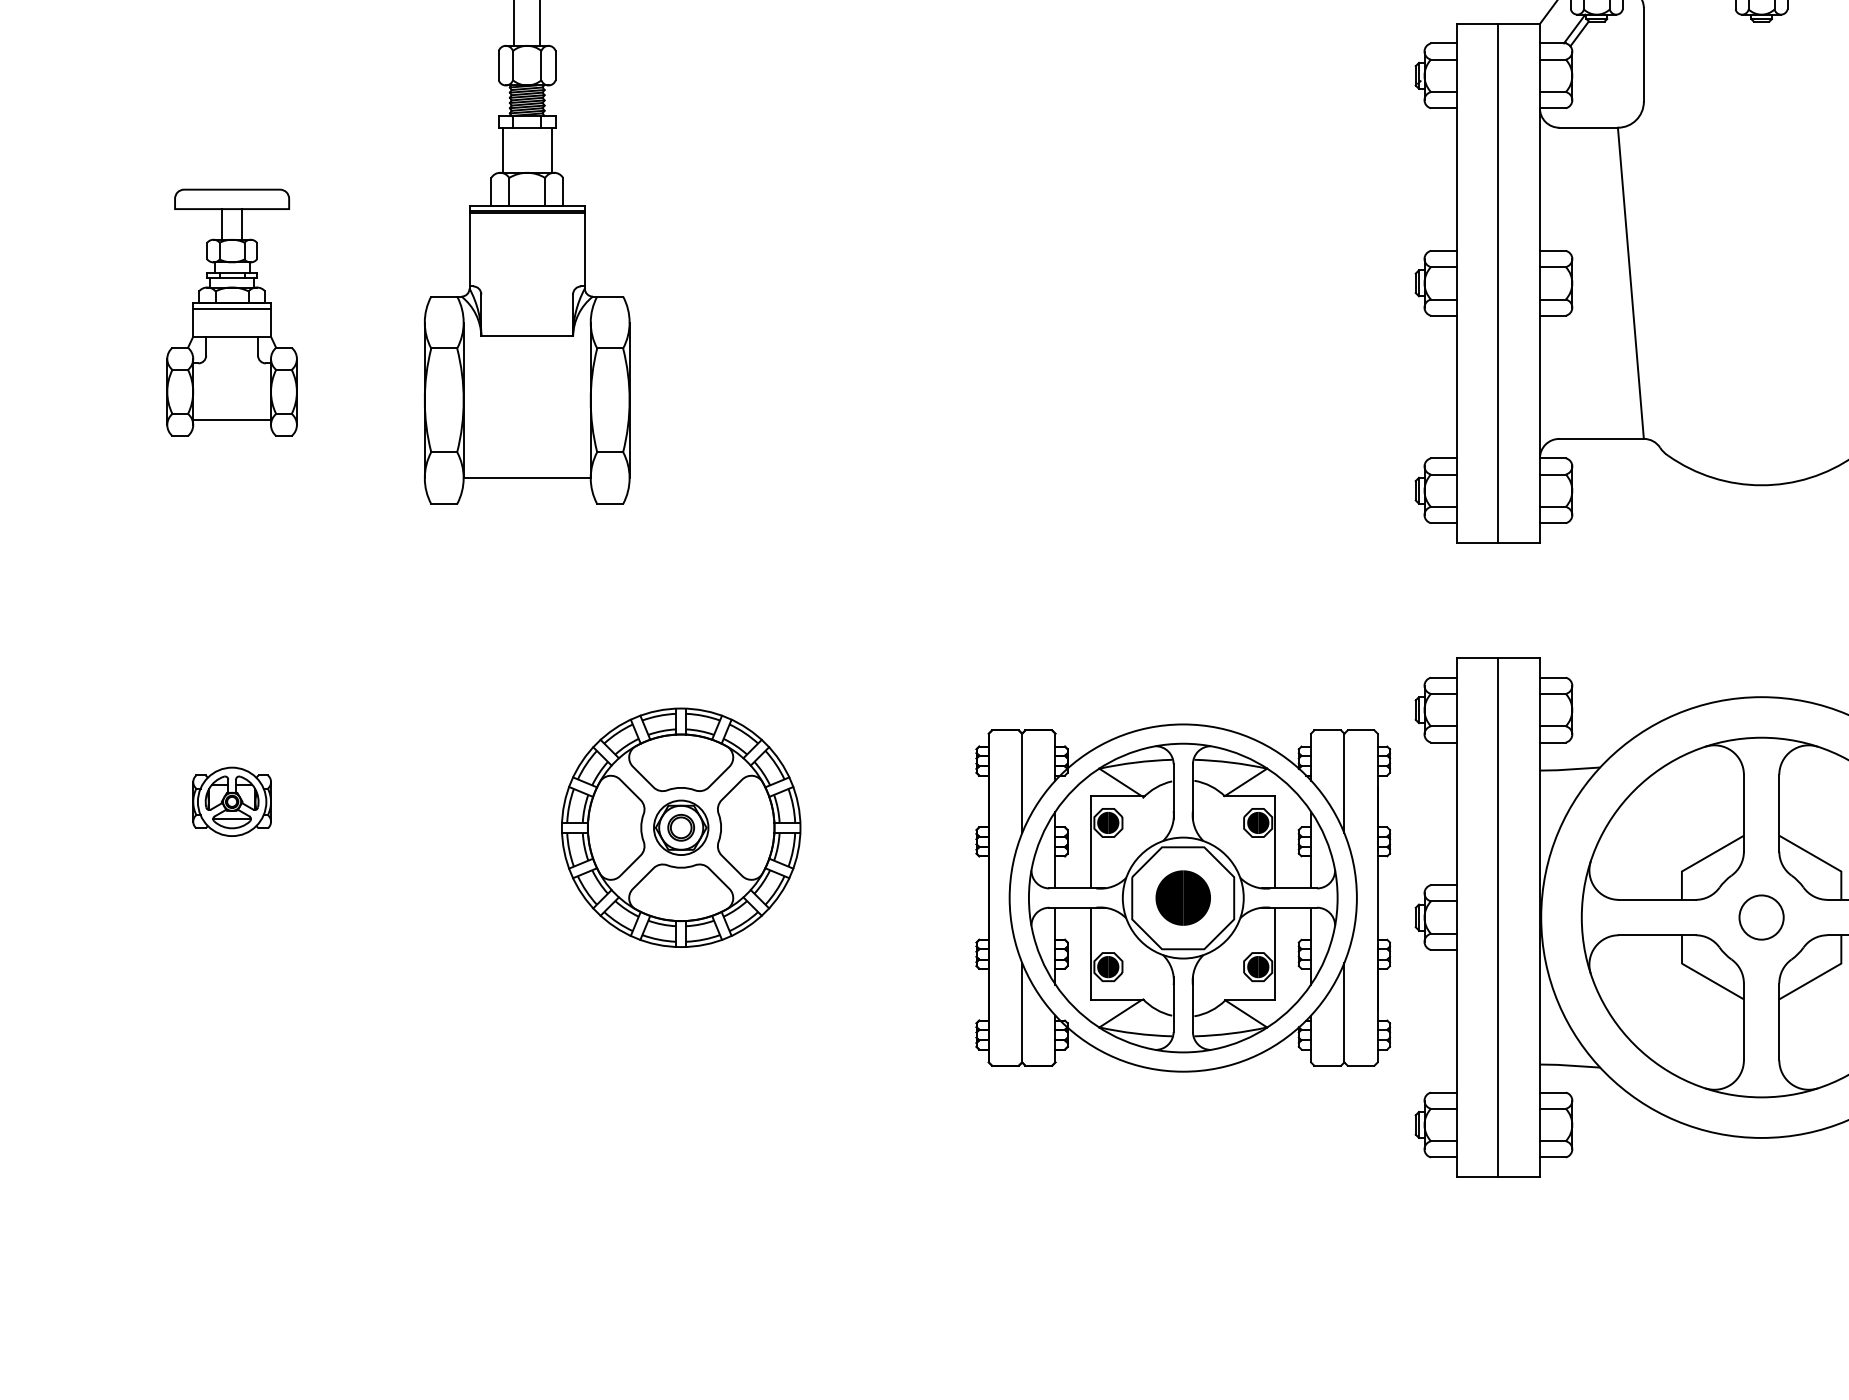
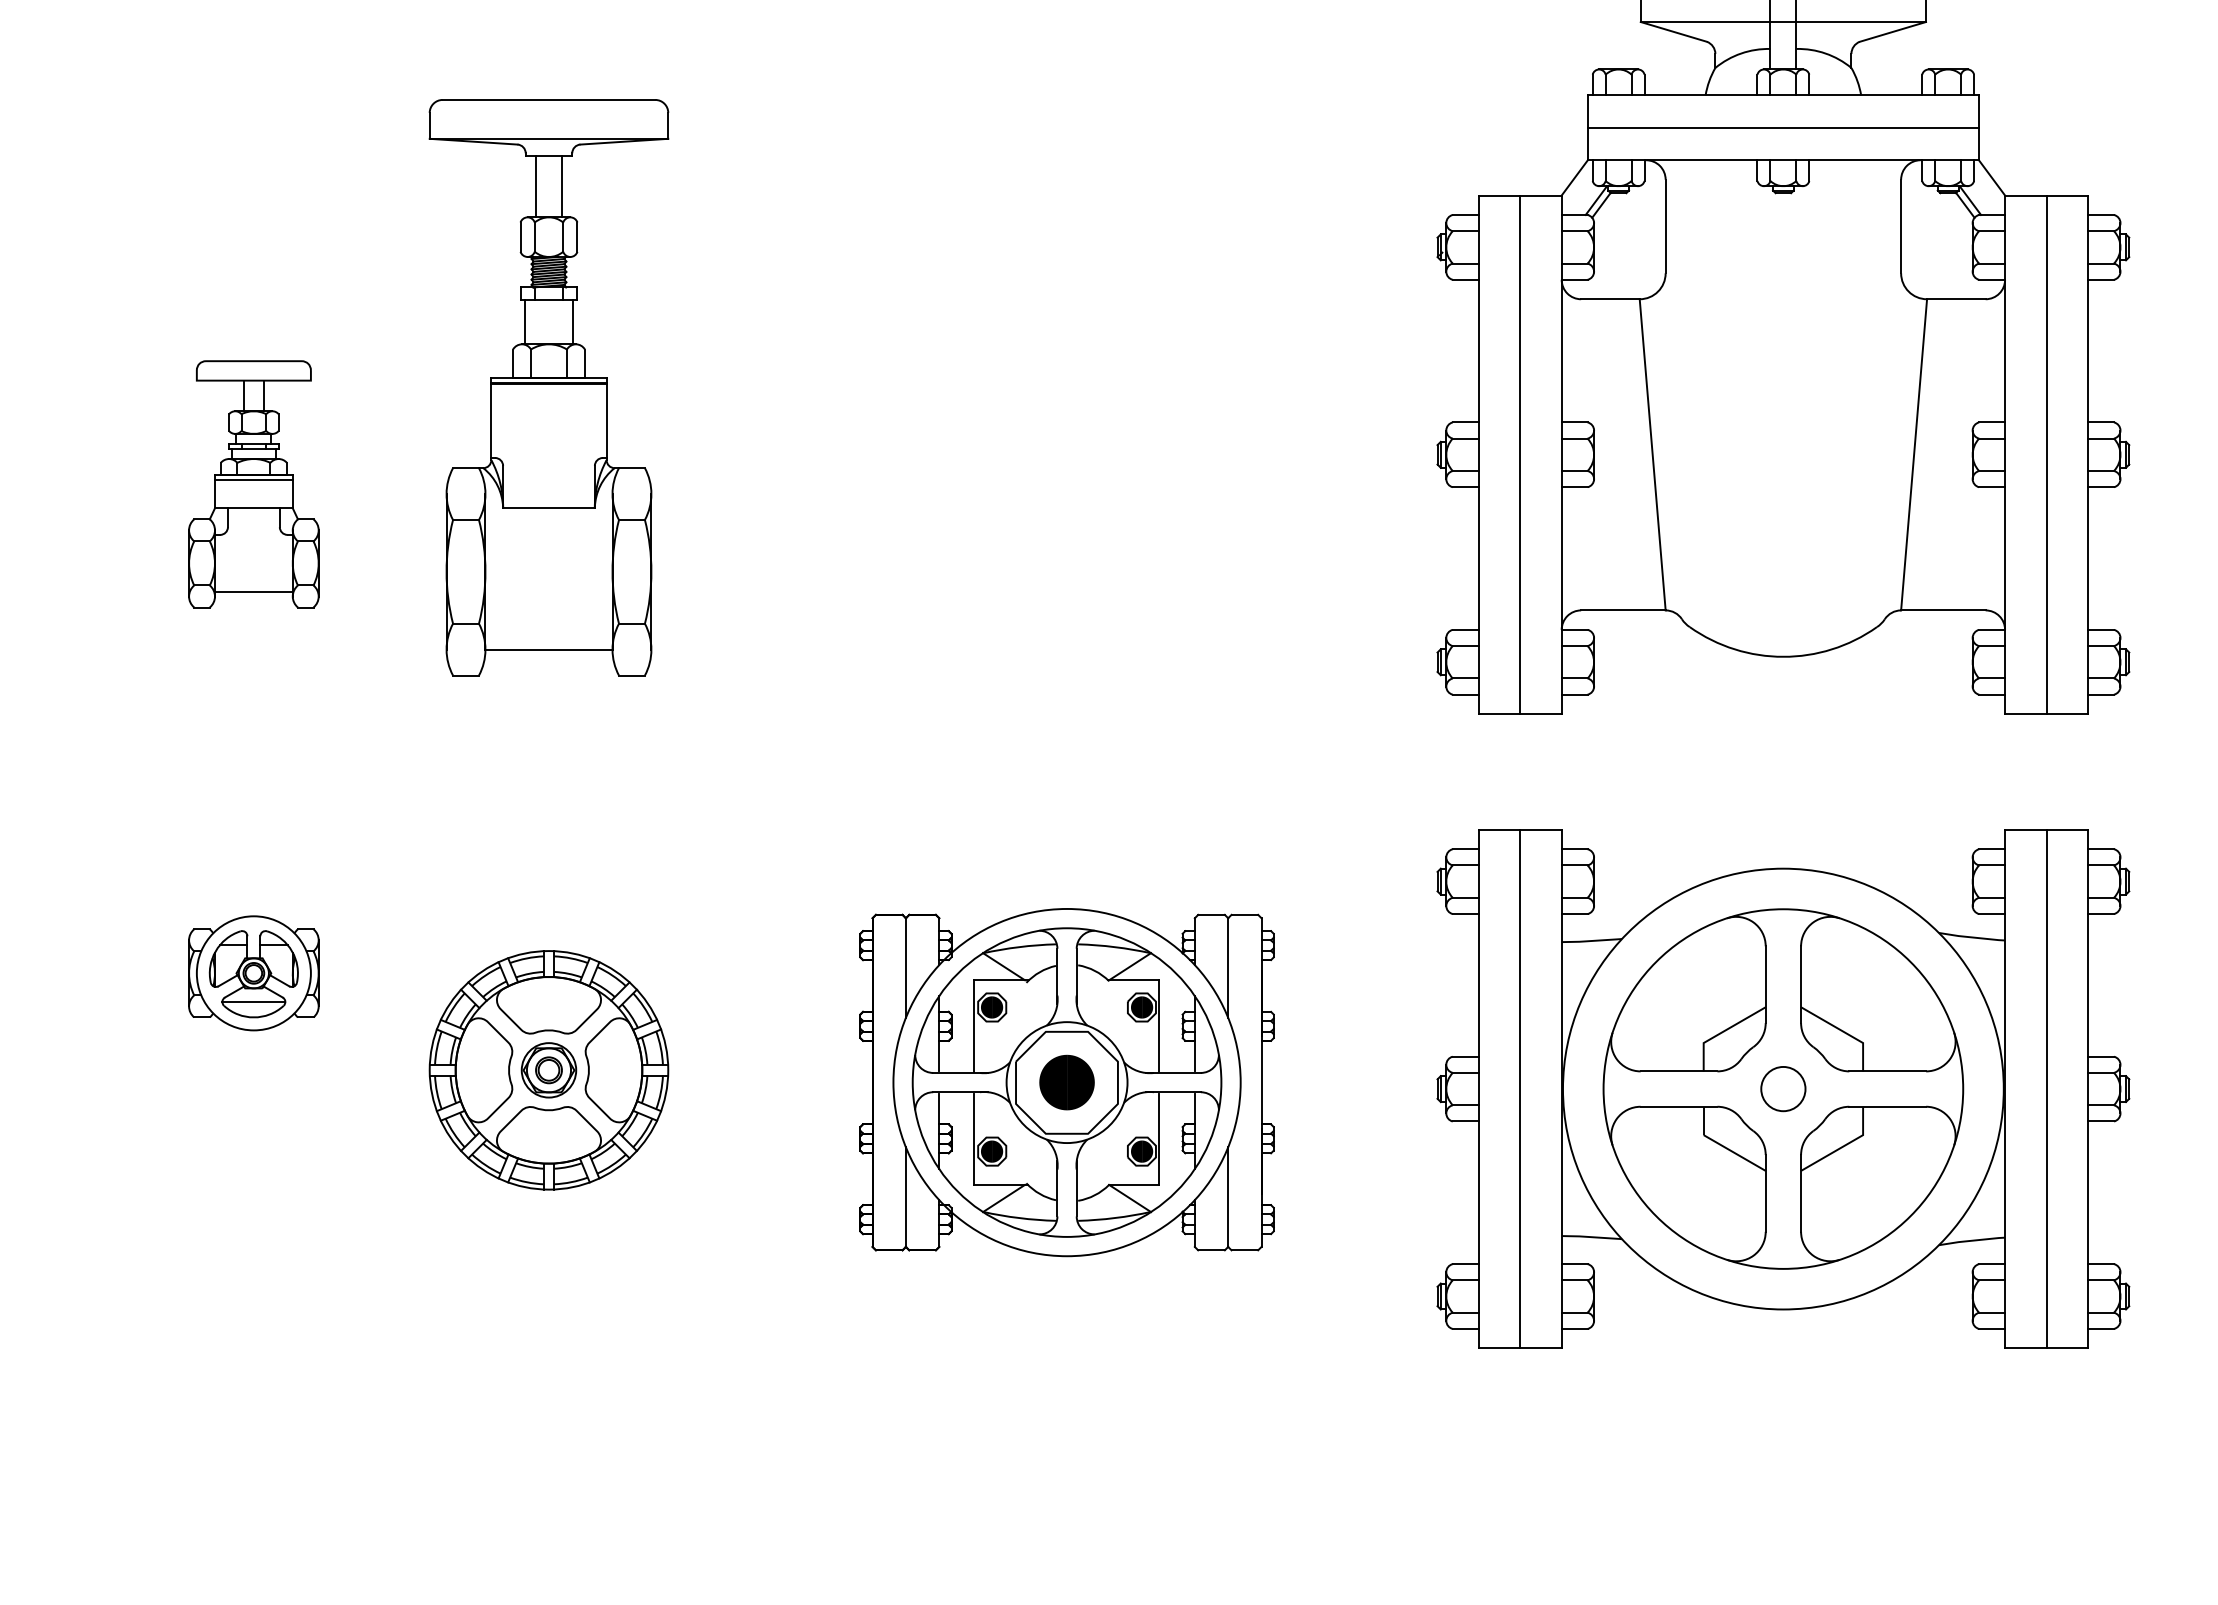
part: (231, 801) -> (253, 973), size x1.67
part: (680, 827) -> (548, 1070), moved
part: (1182, 897) -> (1066, 1082), moved

